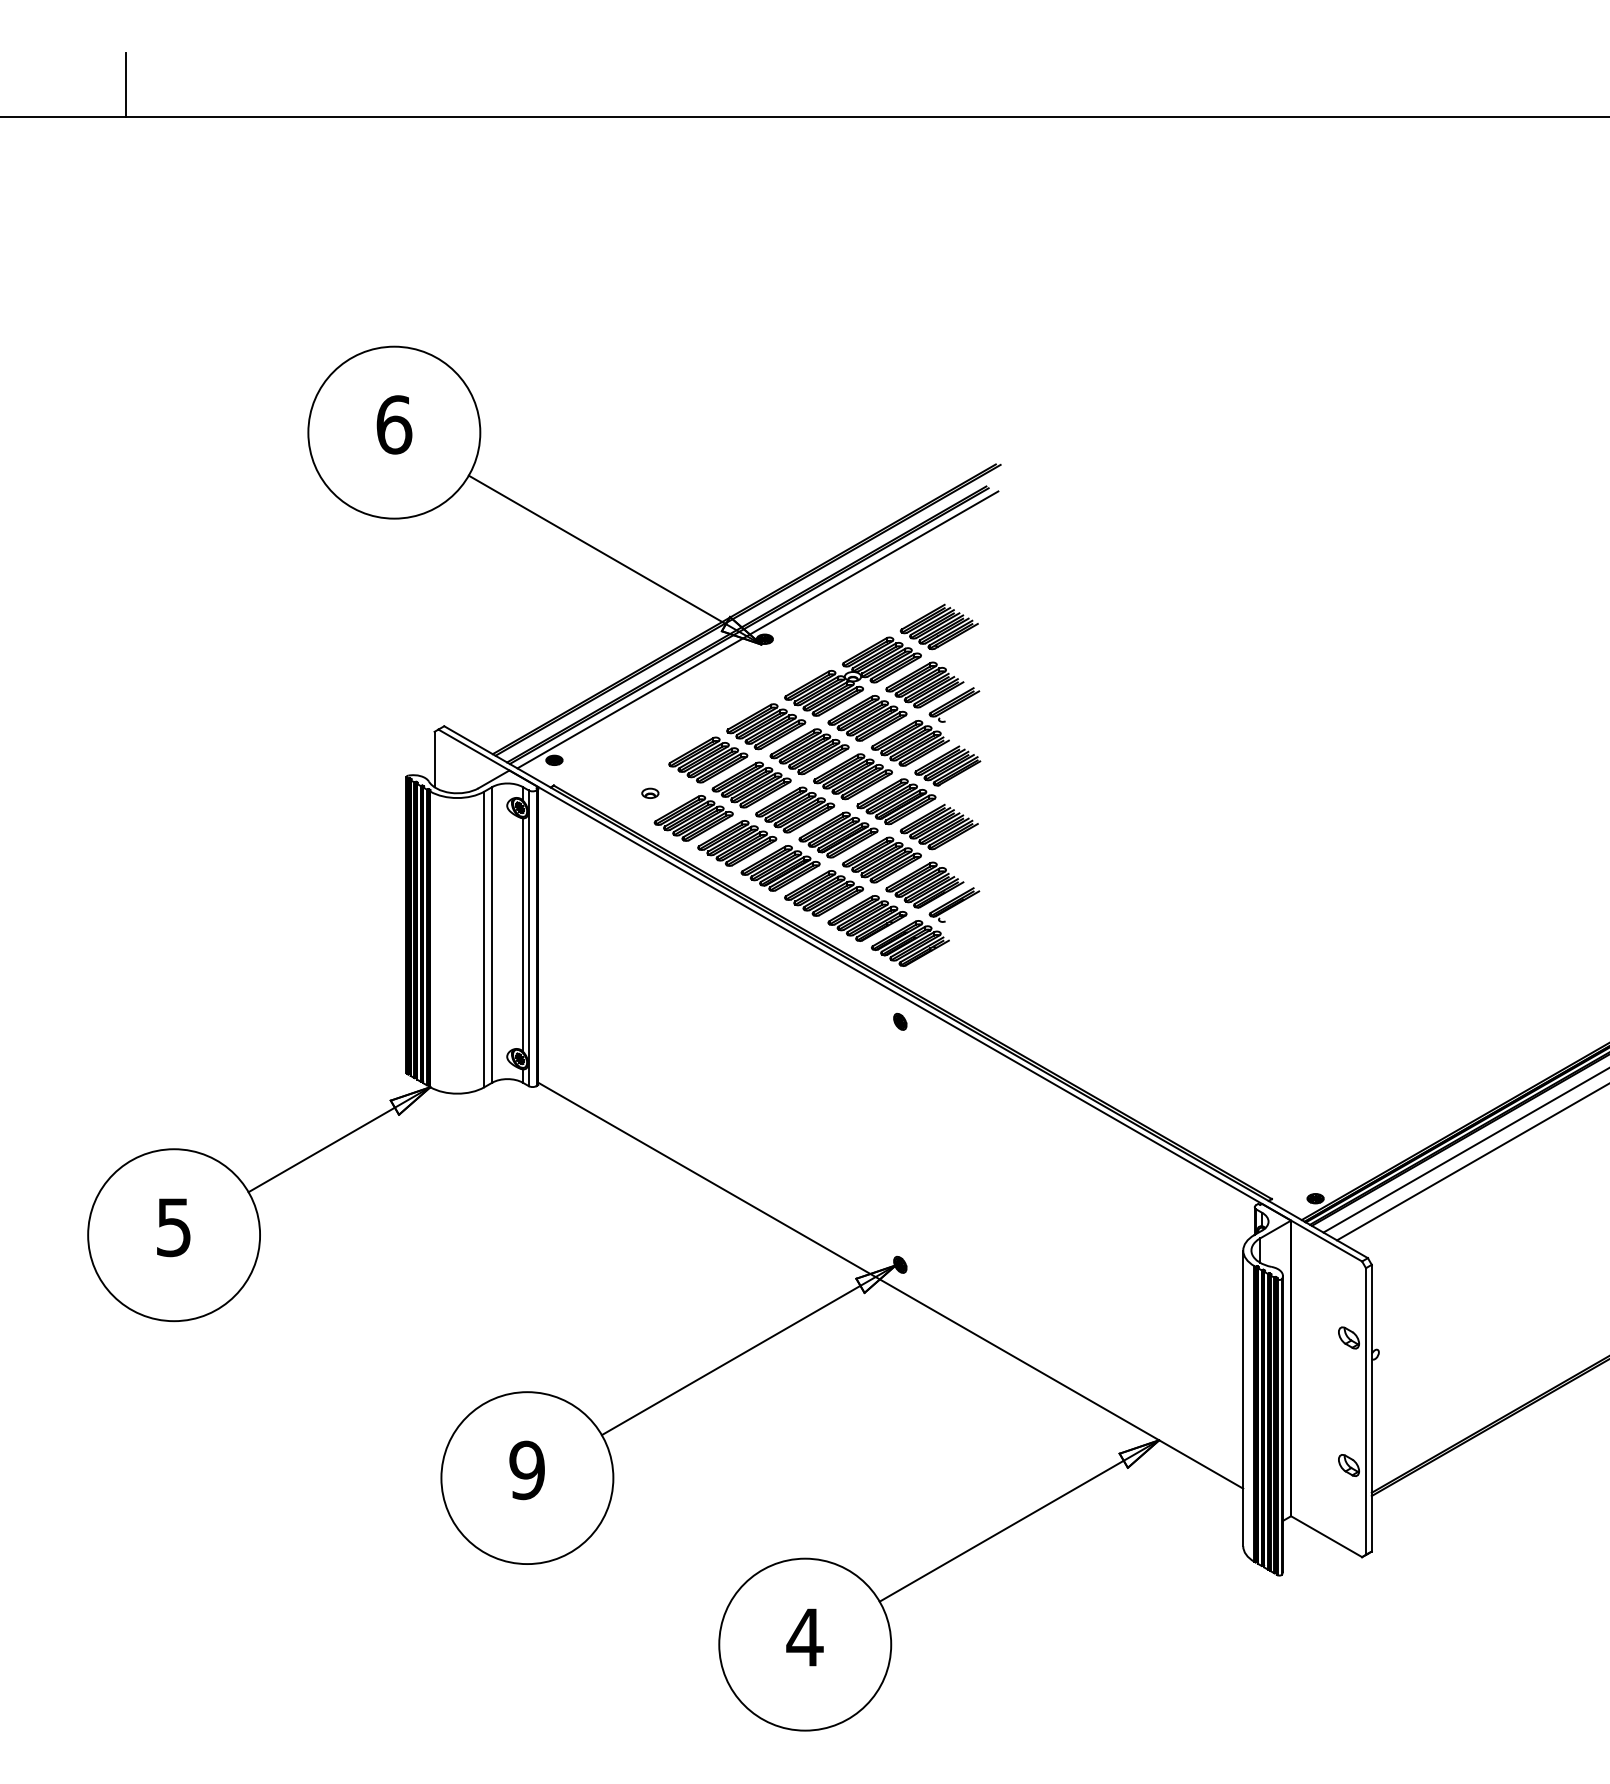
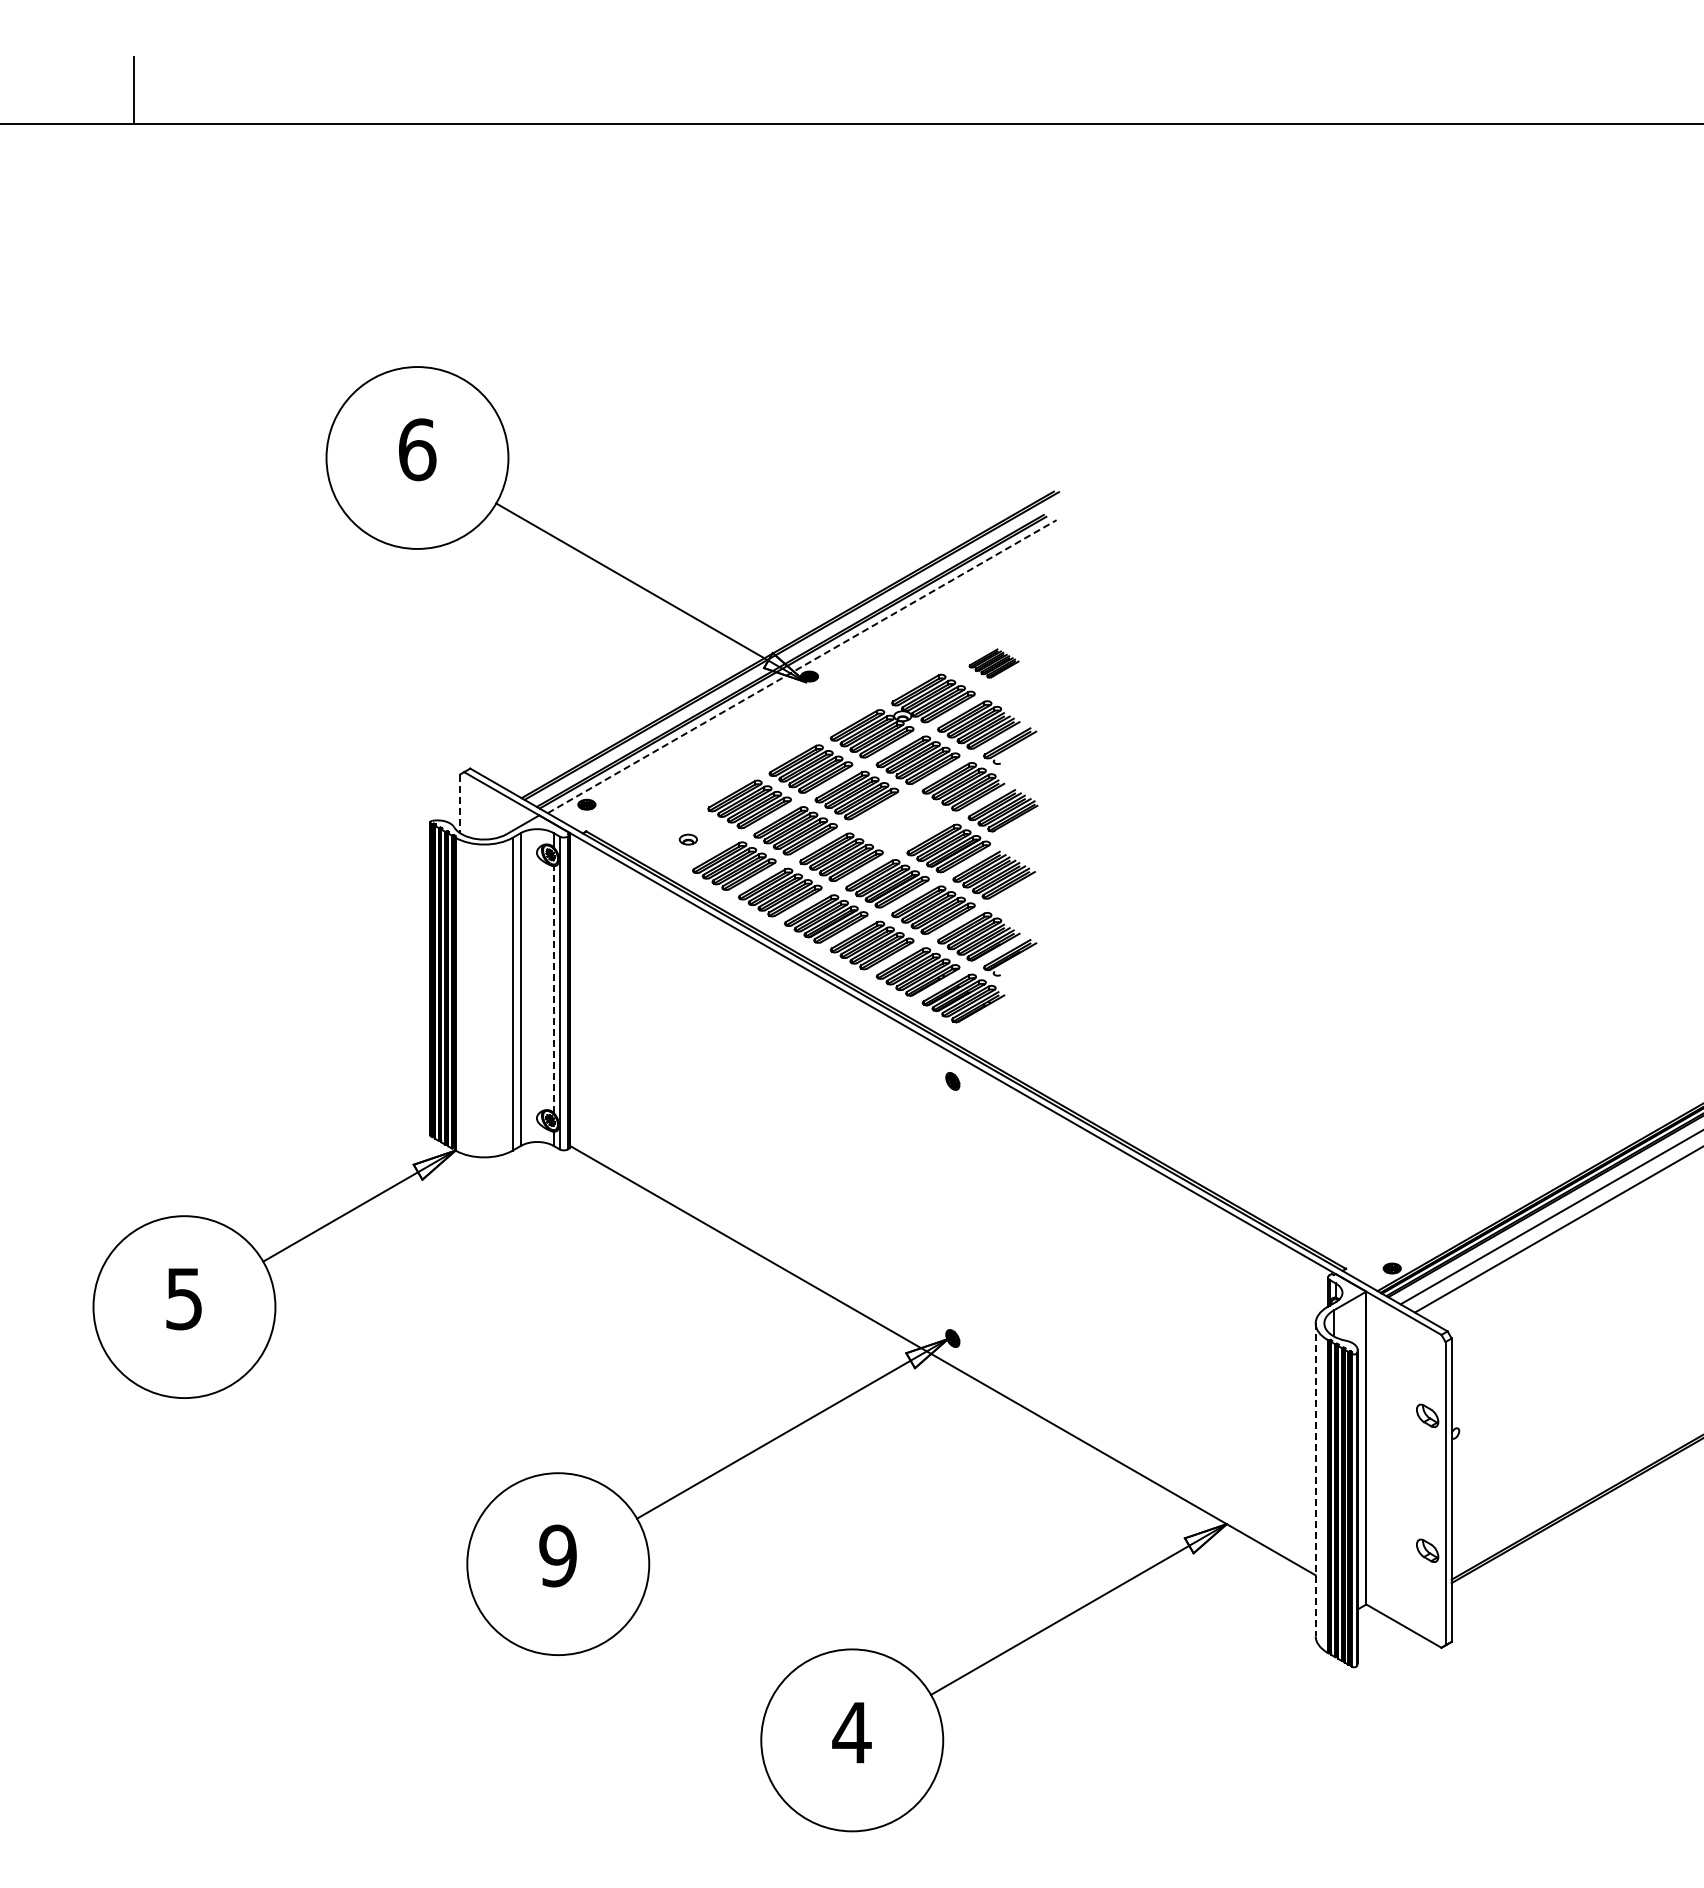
part: (938, 626) -> (993, 663), size x0.6
line: (758, 629) -> (802, 666), solid -> dashed
line: (434, 760) -> (460, 804), solid -> dashed
part: (852, 776) -> (902, 821), removed
line: (522, 934) -> (553, 988), solid -> dashed
line: (1243, 1399) -> (1315, 1480), solid -> dashed

